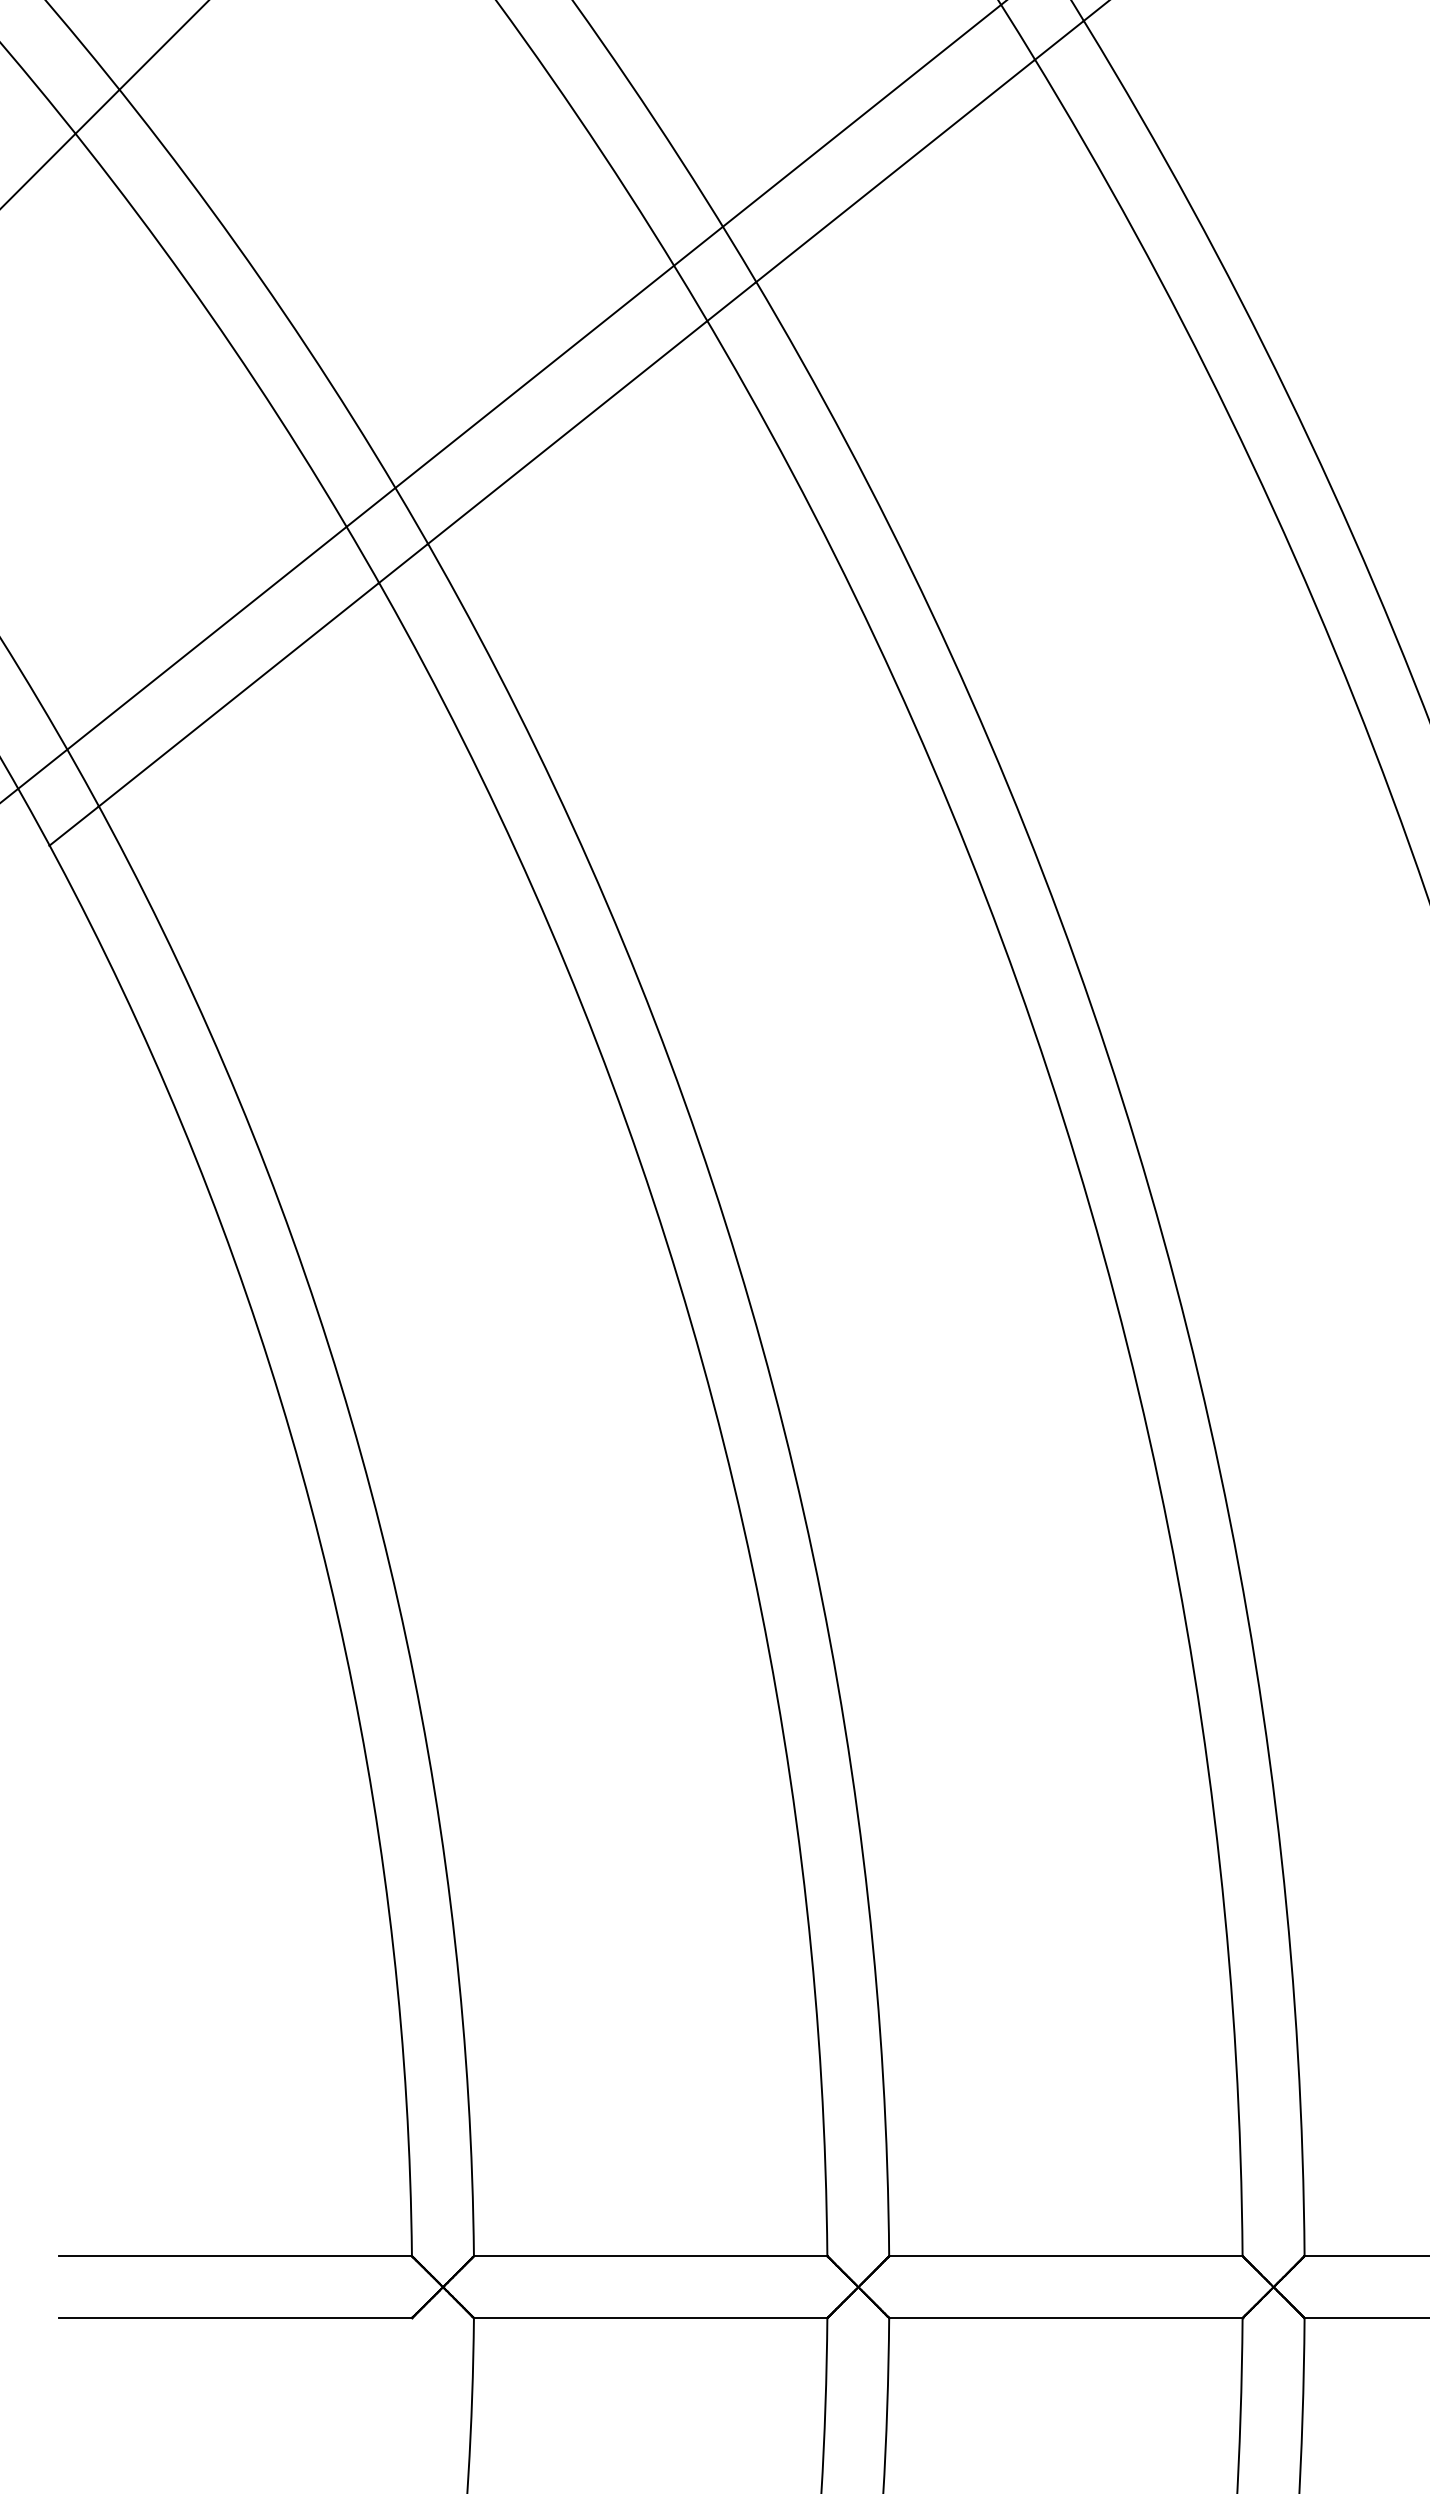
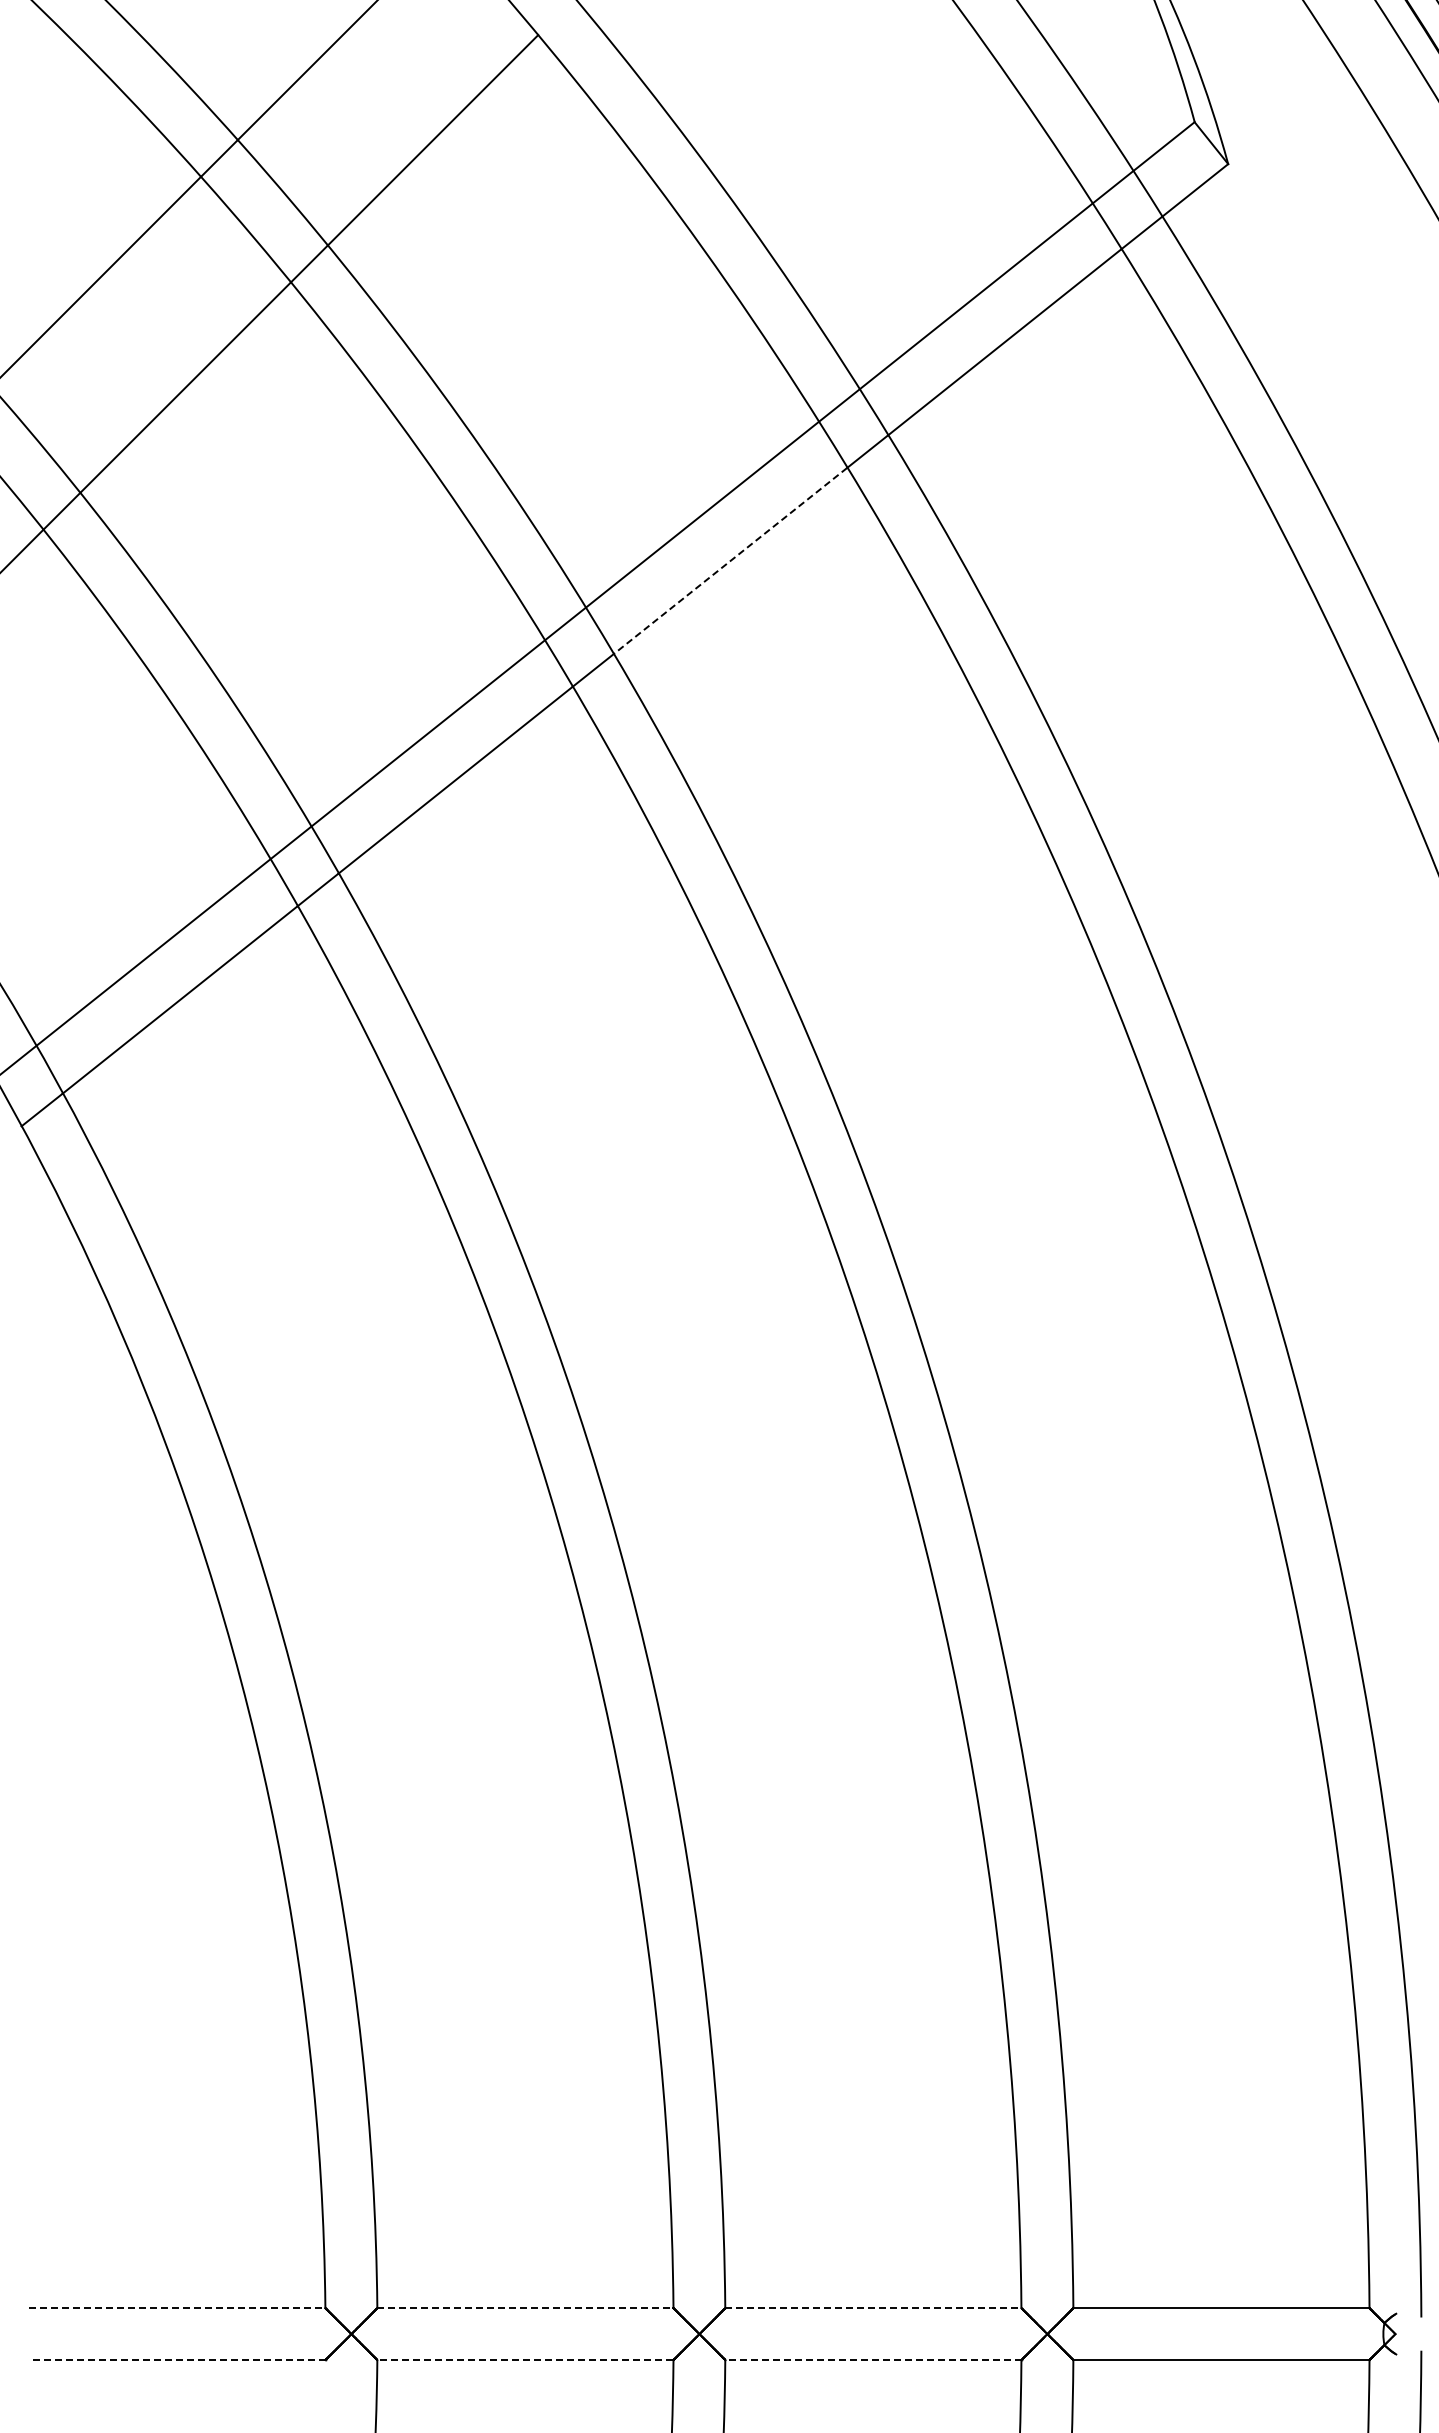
line: (894, 171) -> (729, 561), solid -> dashed
line: (235, 2256) -> (177, 2308), solid -> dashed
line: (650, 2256) -> (525, 2308), solid -> dashed
line: (1066, 2256) -> (873, 2308), solid -> dashed
line: (234, 2318) -> (176, 2360), solid -> dashed
line: (649, 2318) -> (524, 2360), solid -> dashed
line: (1064, 2318) -> (872, 2360), solid -> dashed

